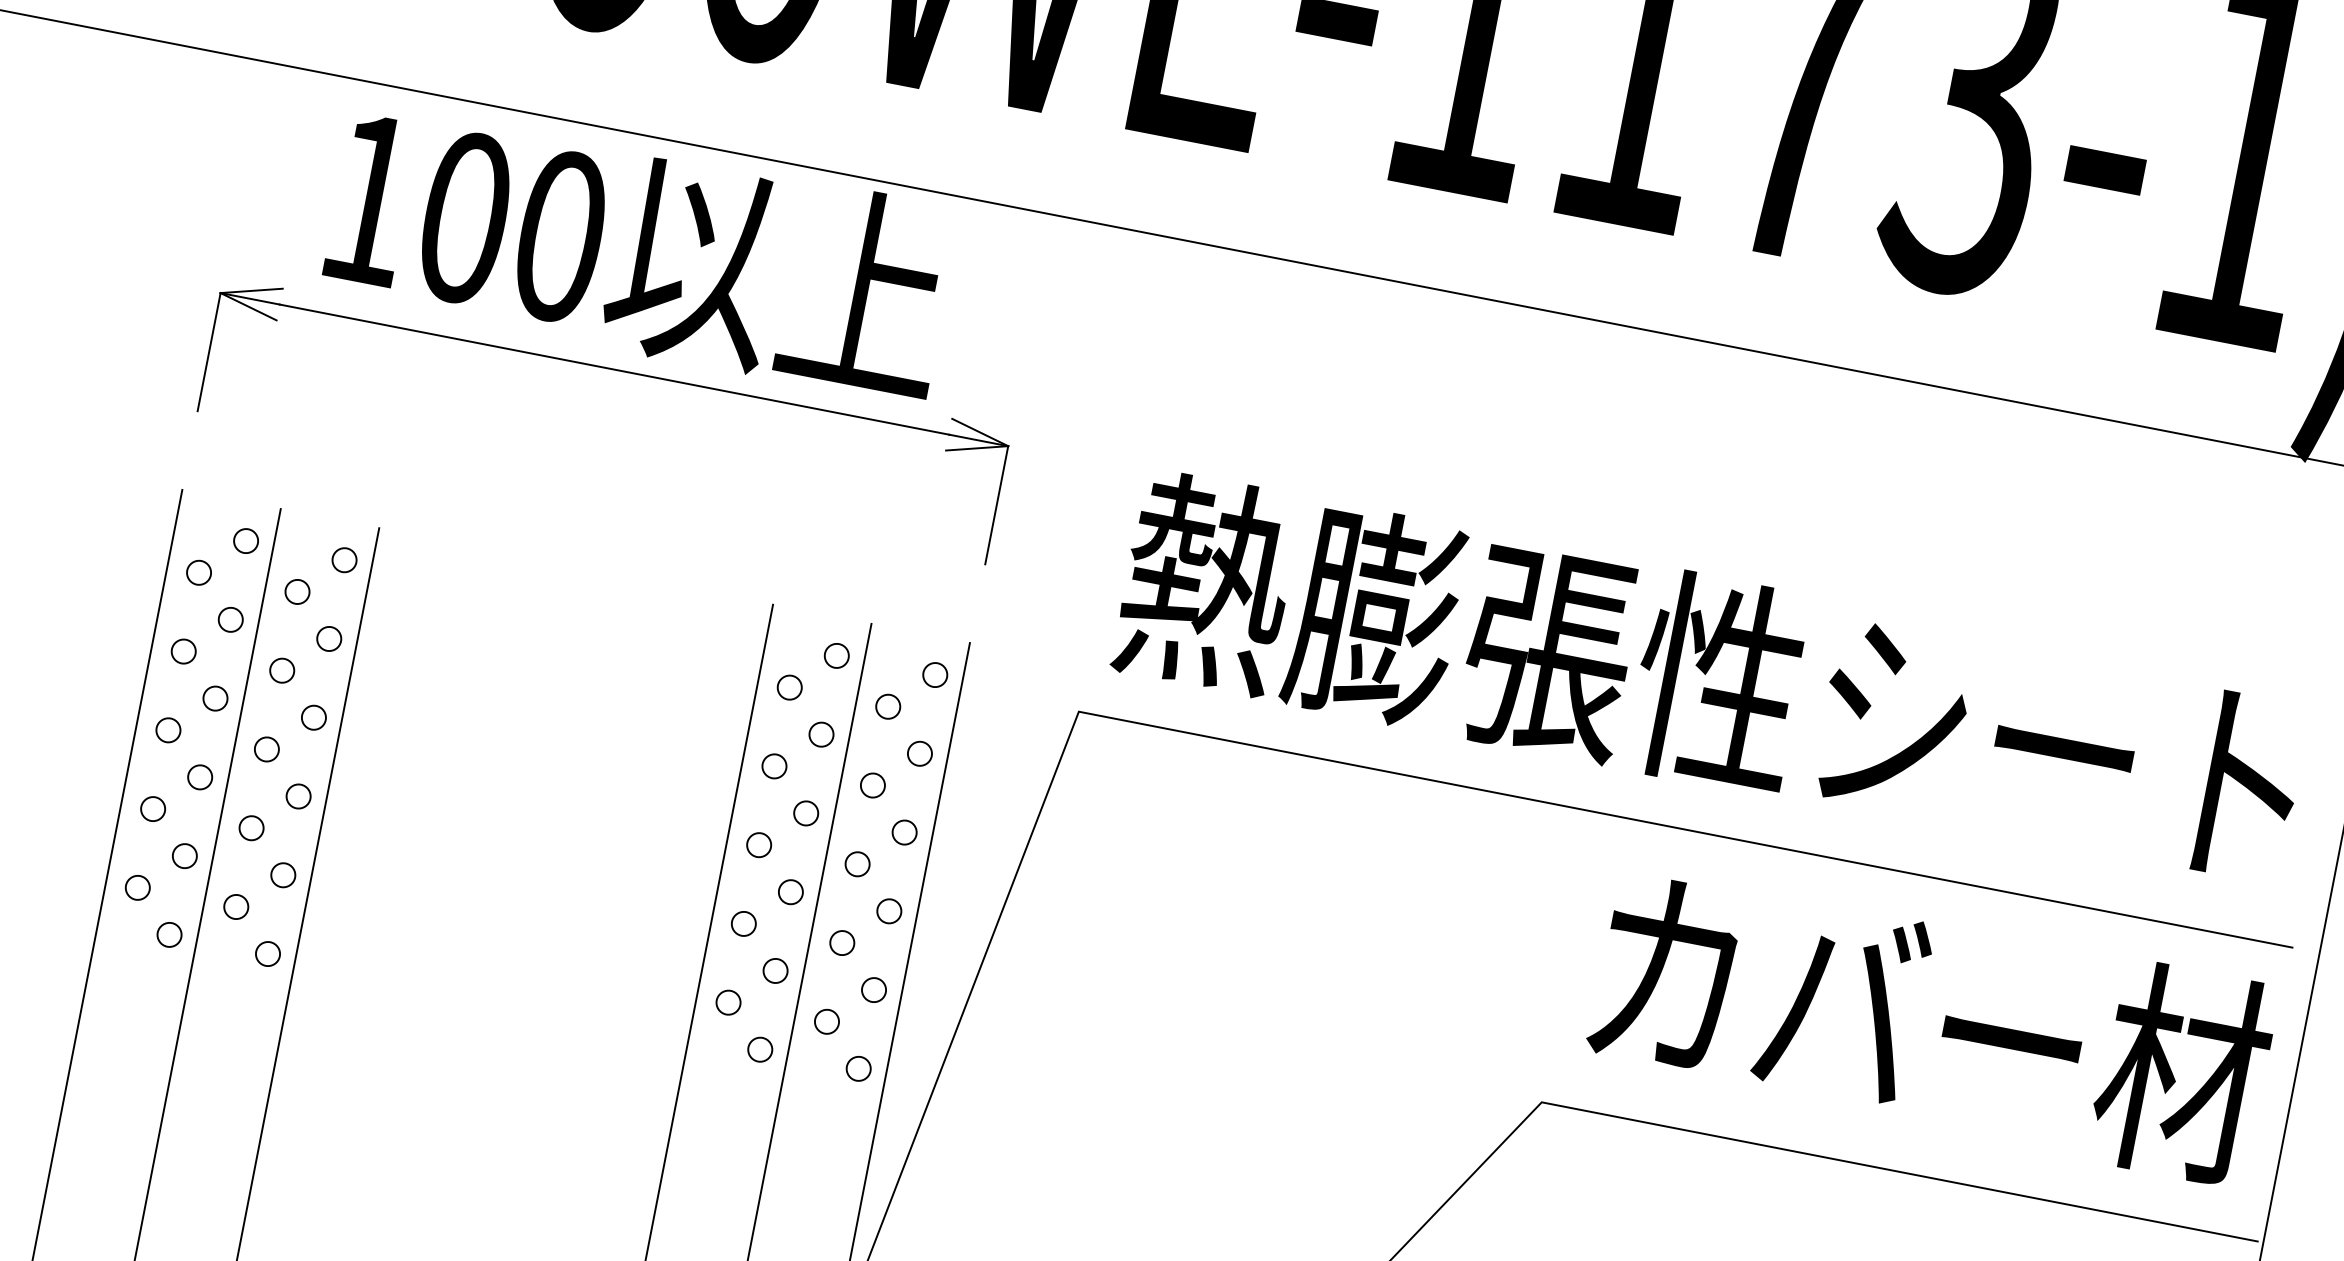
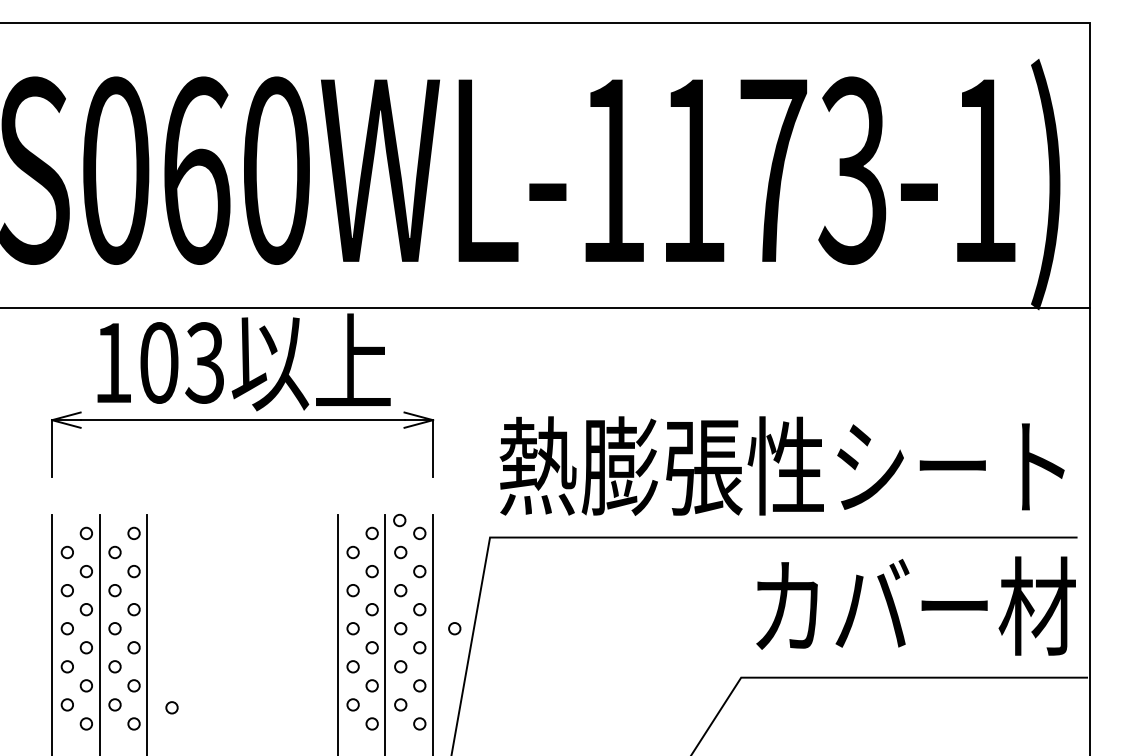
text: (558, 235) -> (204, 362), 100 -> 103
circle: (898, 640) -> (399, 520), added
circle: (968, 885) -> (454, 628), added
circle: (351, 935) -> (171, 707), added

